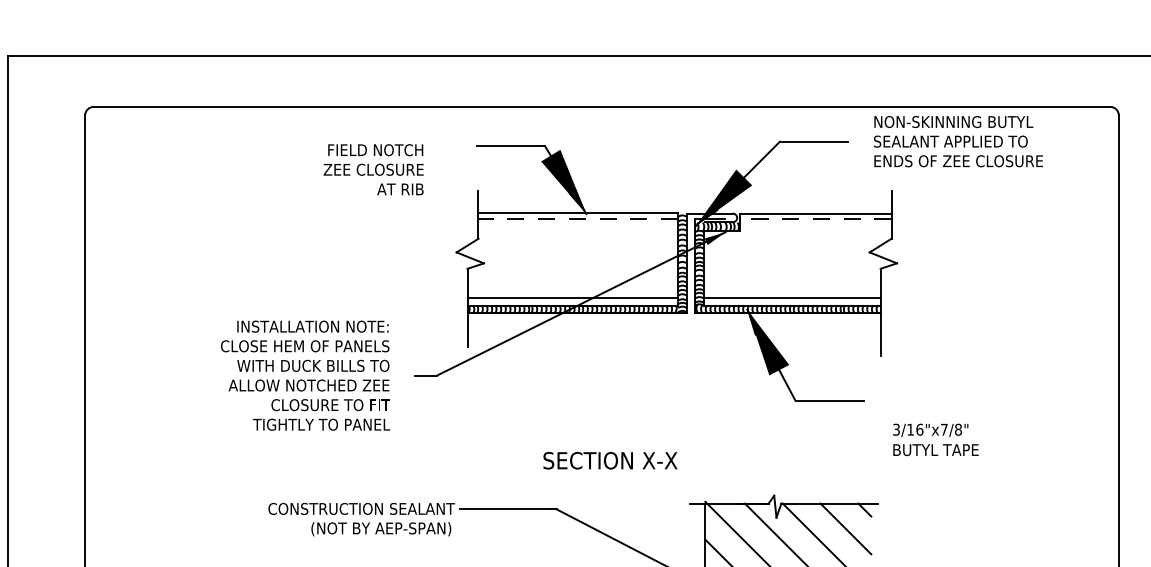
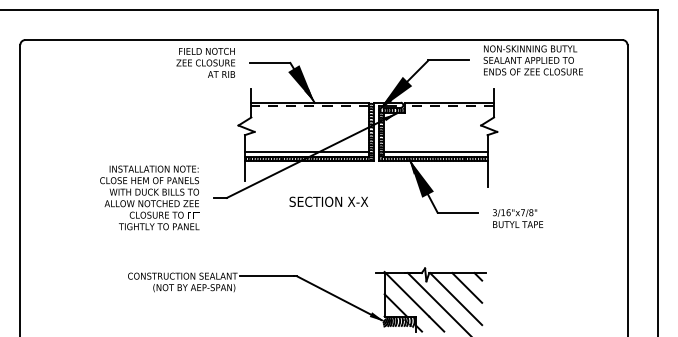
text: (373, 168) -> (205, 62), moved
text: (936, 439) -> (518, 218), moved
text: (609, 460) -> (328, 201), moved

